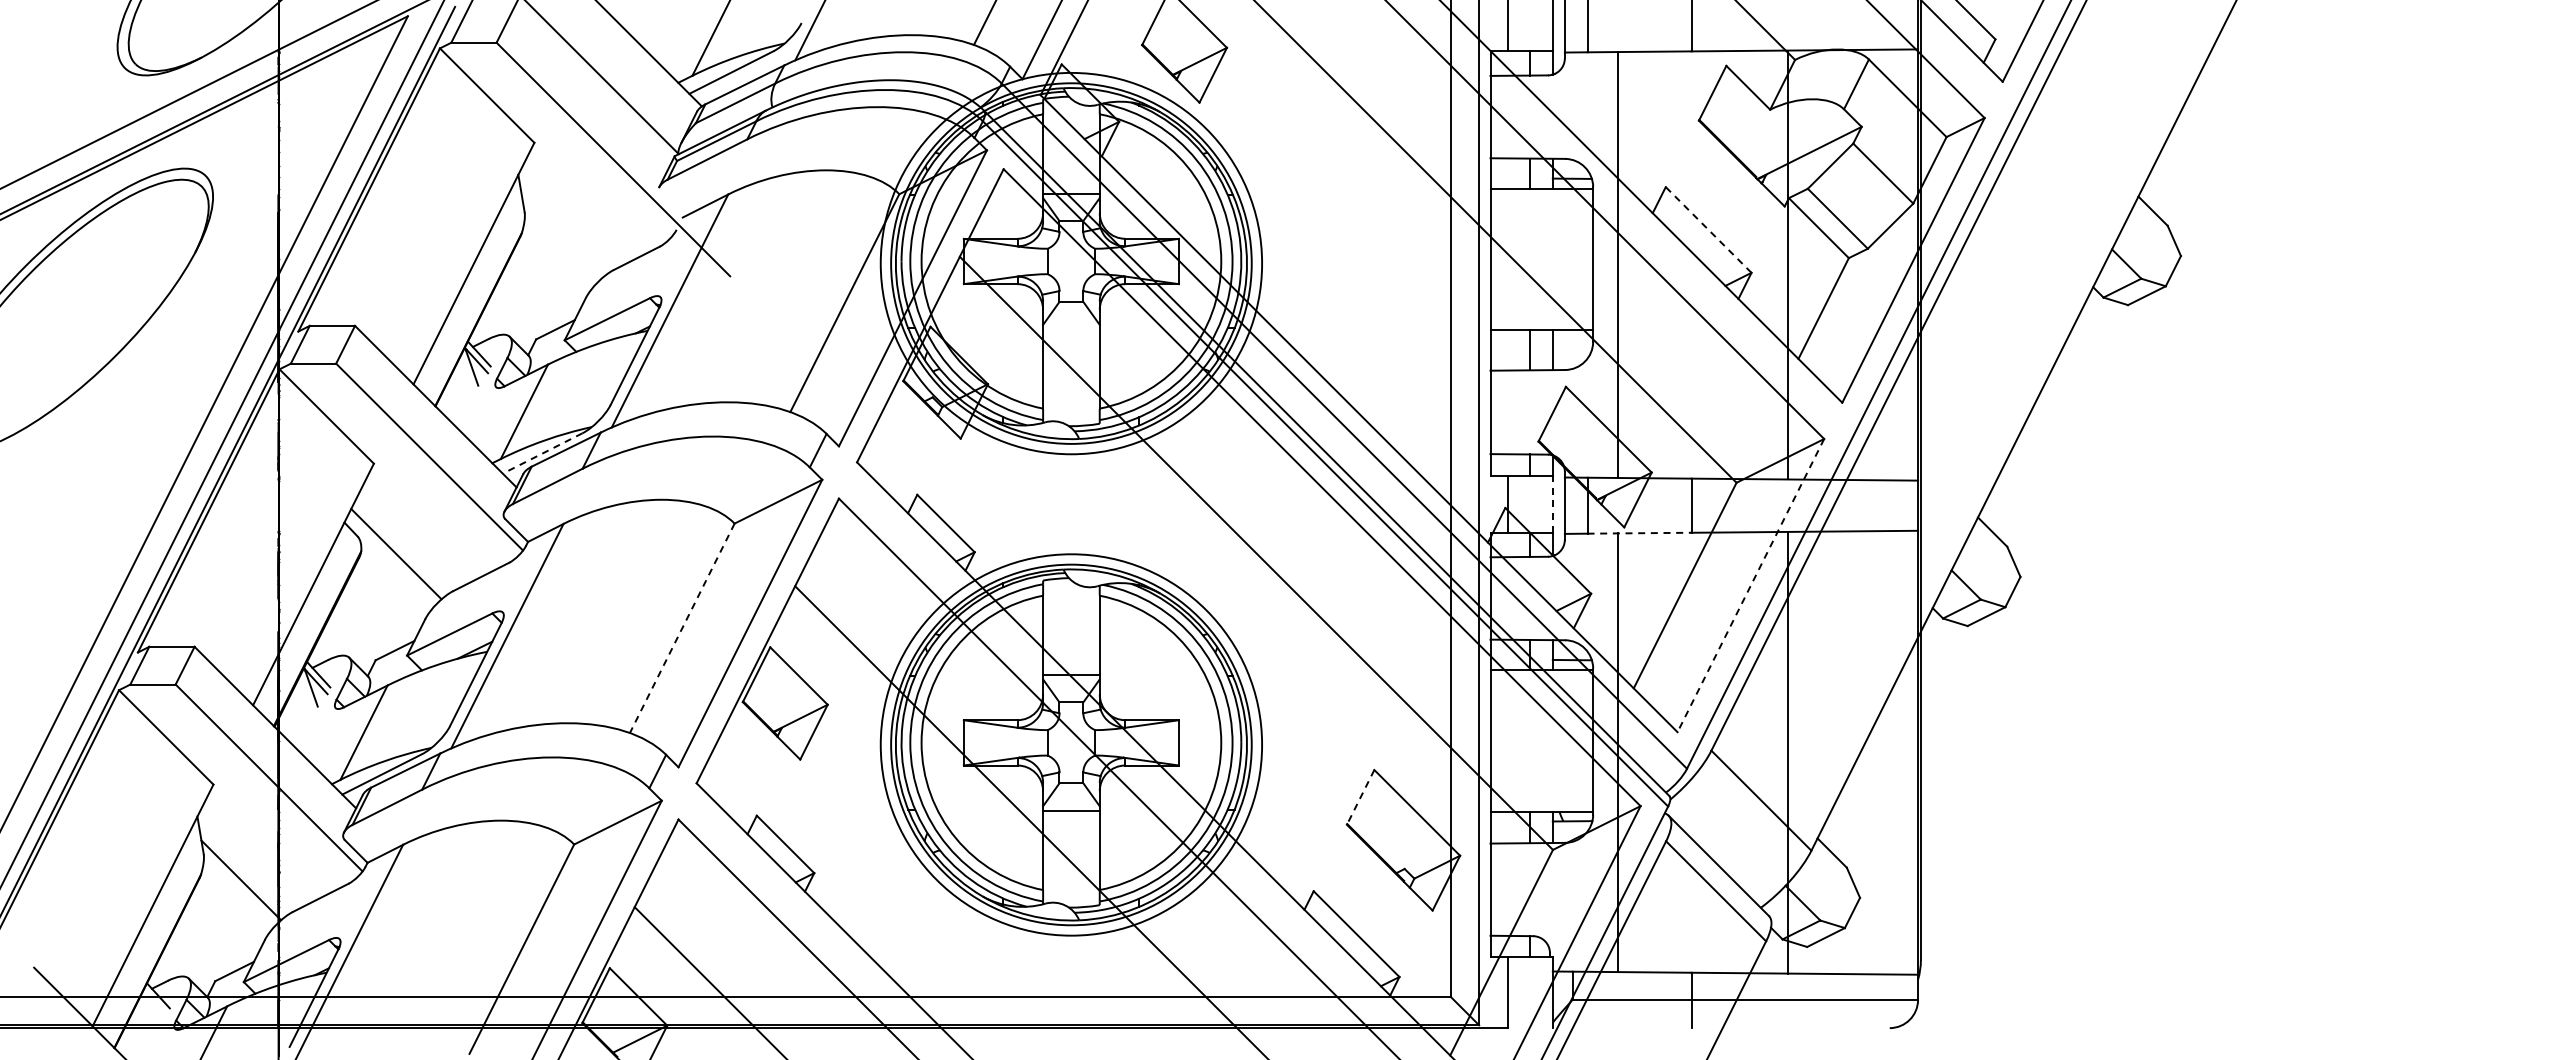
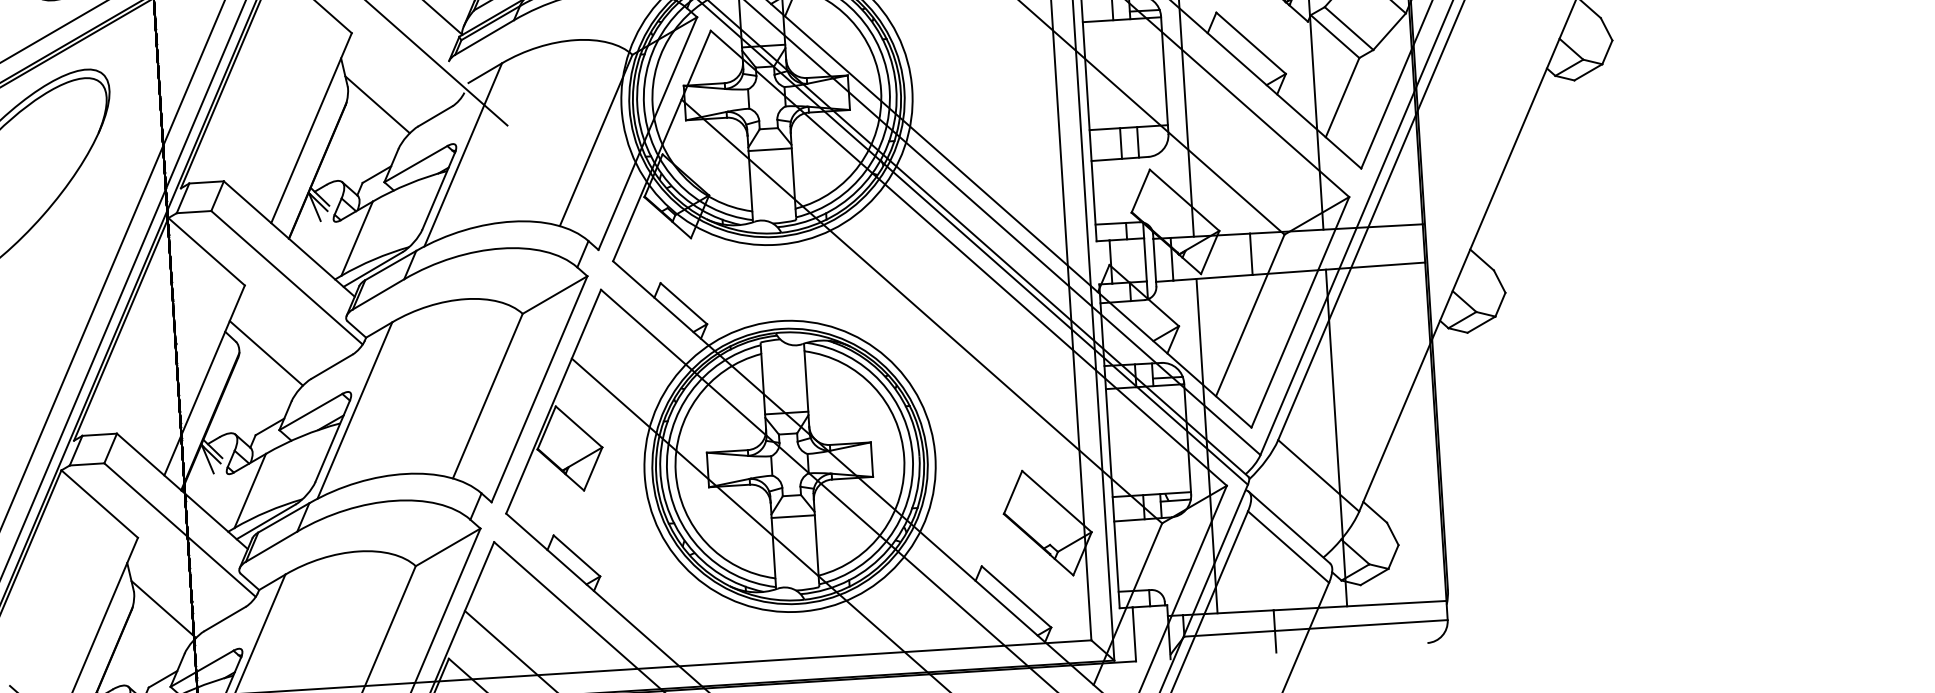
line: (1708, 229) -> (1250, 42), dashed -> solid
line: (561, 238) -> (377, 104), added
line: (1071, 329) -> (770, 149), added
line: (542, 453) -> (372, 269), dashed -> solid
line: (1552, 503) -> (1145, 259), dashed -> solid
line: (1640, 533) -> (1213, 277), dashed -> solid
line: (1750, 585) -> (1300, 312), dashed -> solid
line: (682, 628) -> (488, 396), dashed -> solid
line: (1360, 797) -> (1012, 492), dashed -> solid

